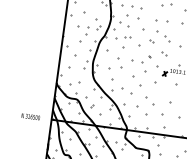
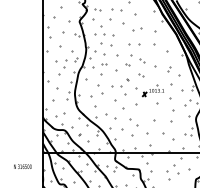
text: (30, 116) -> (22, 166), moved

